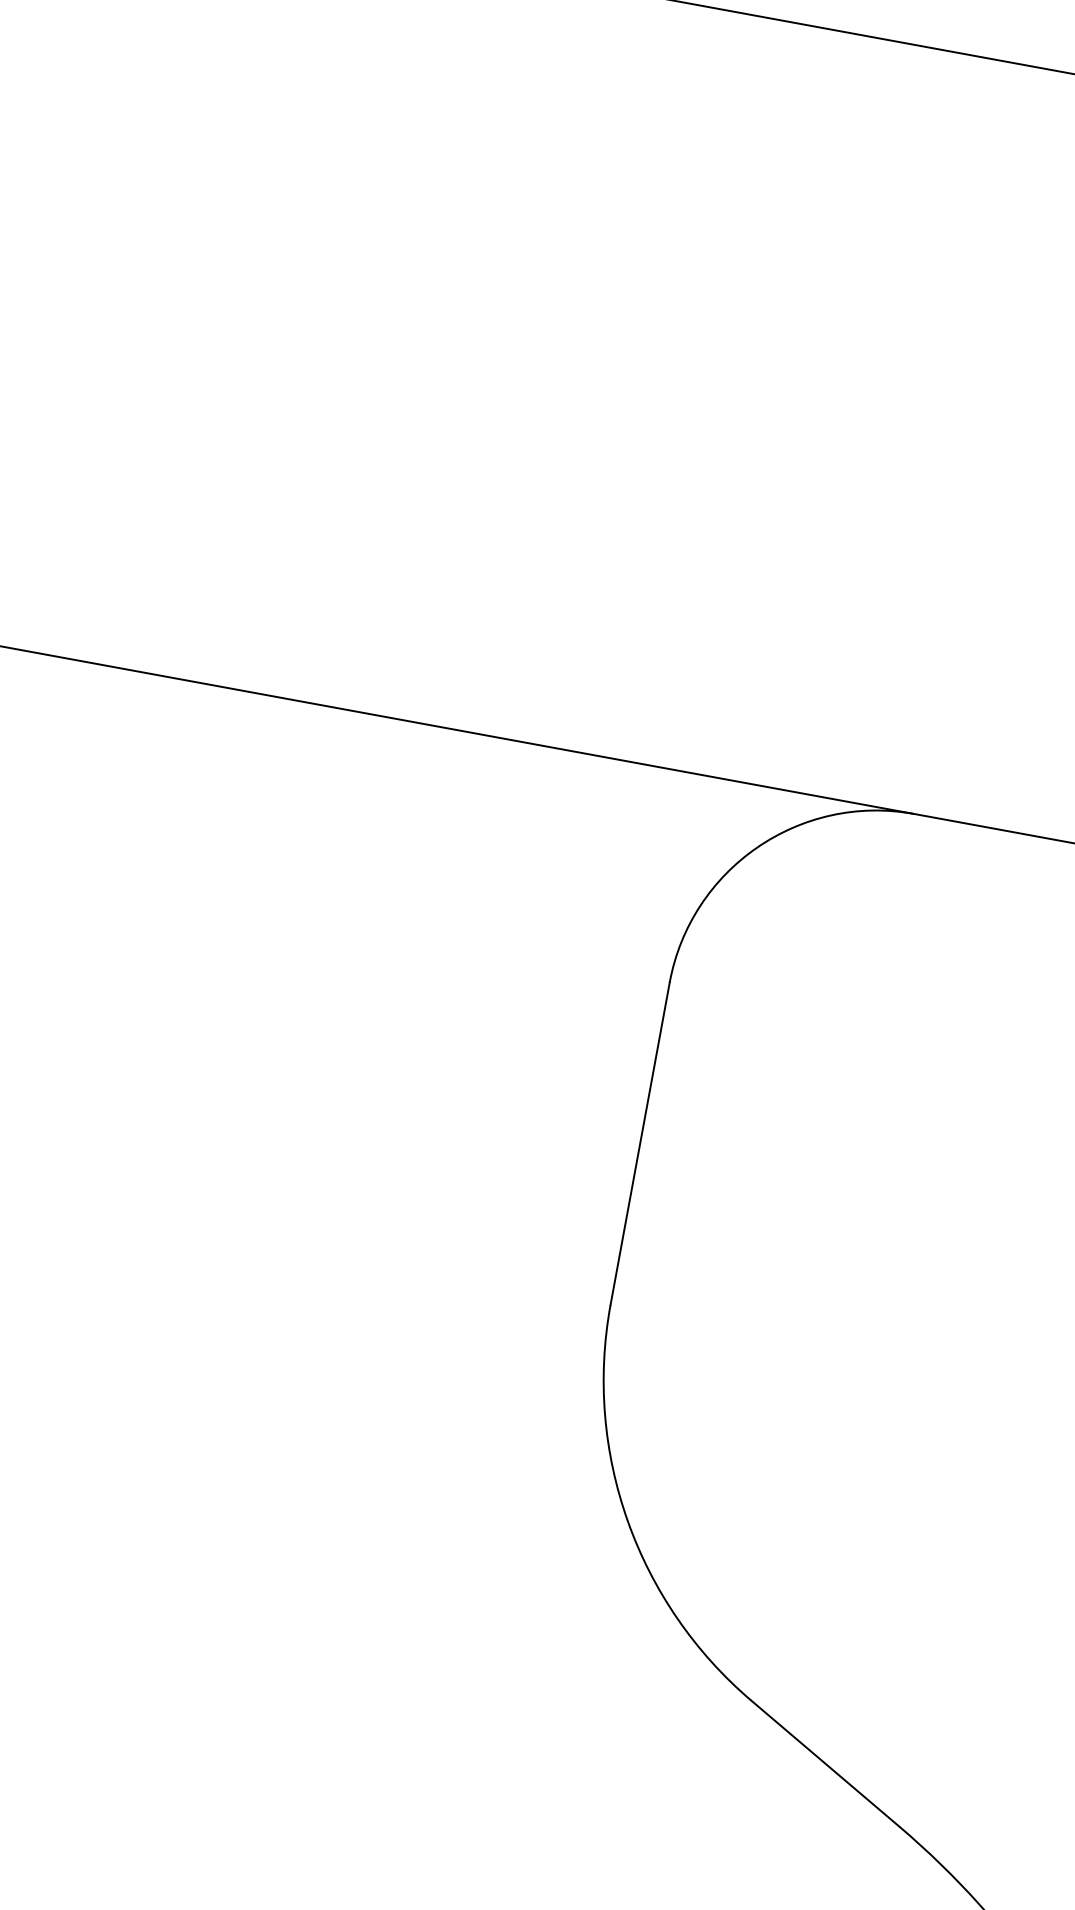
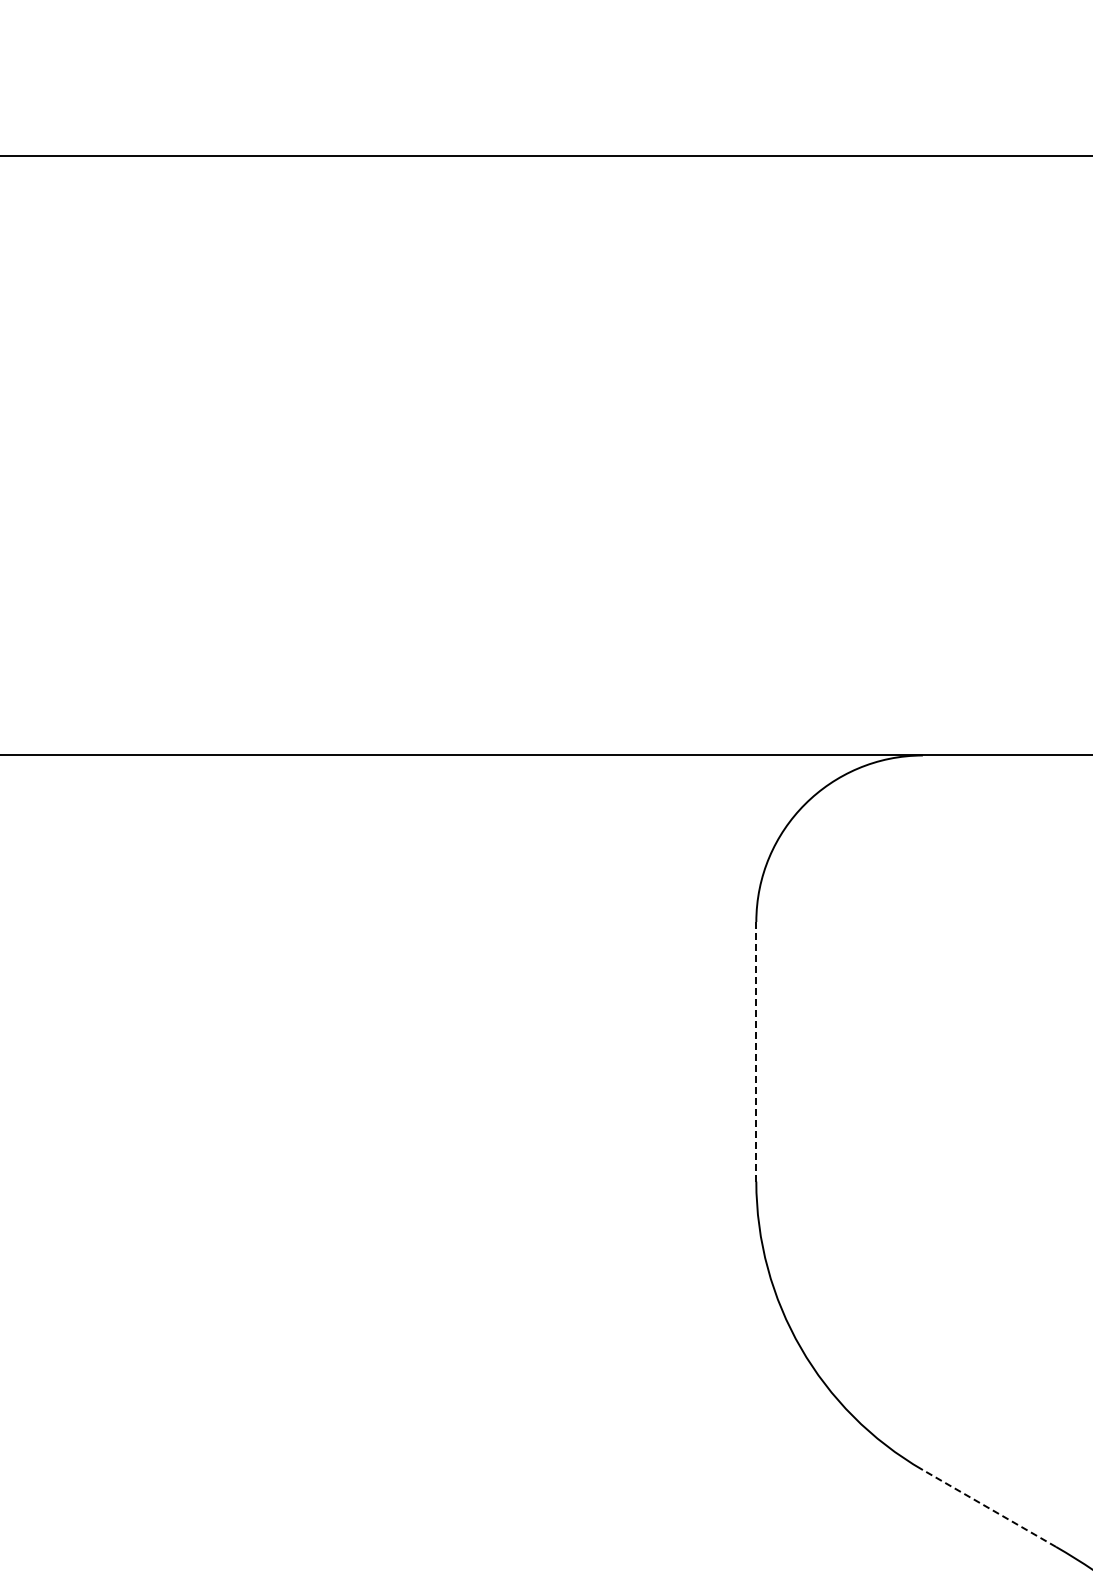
line: (640, 1143) -> (756, 1051), solid -> dashed
line: (825, 1763) -> (989, 1508), solid -> dashed

